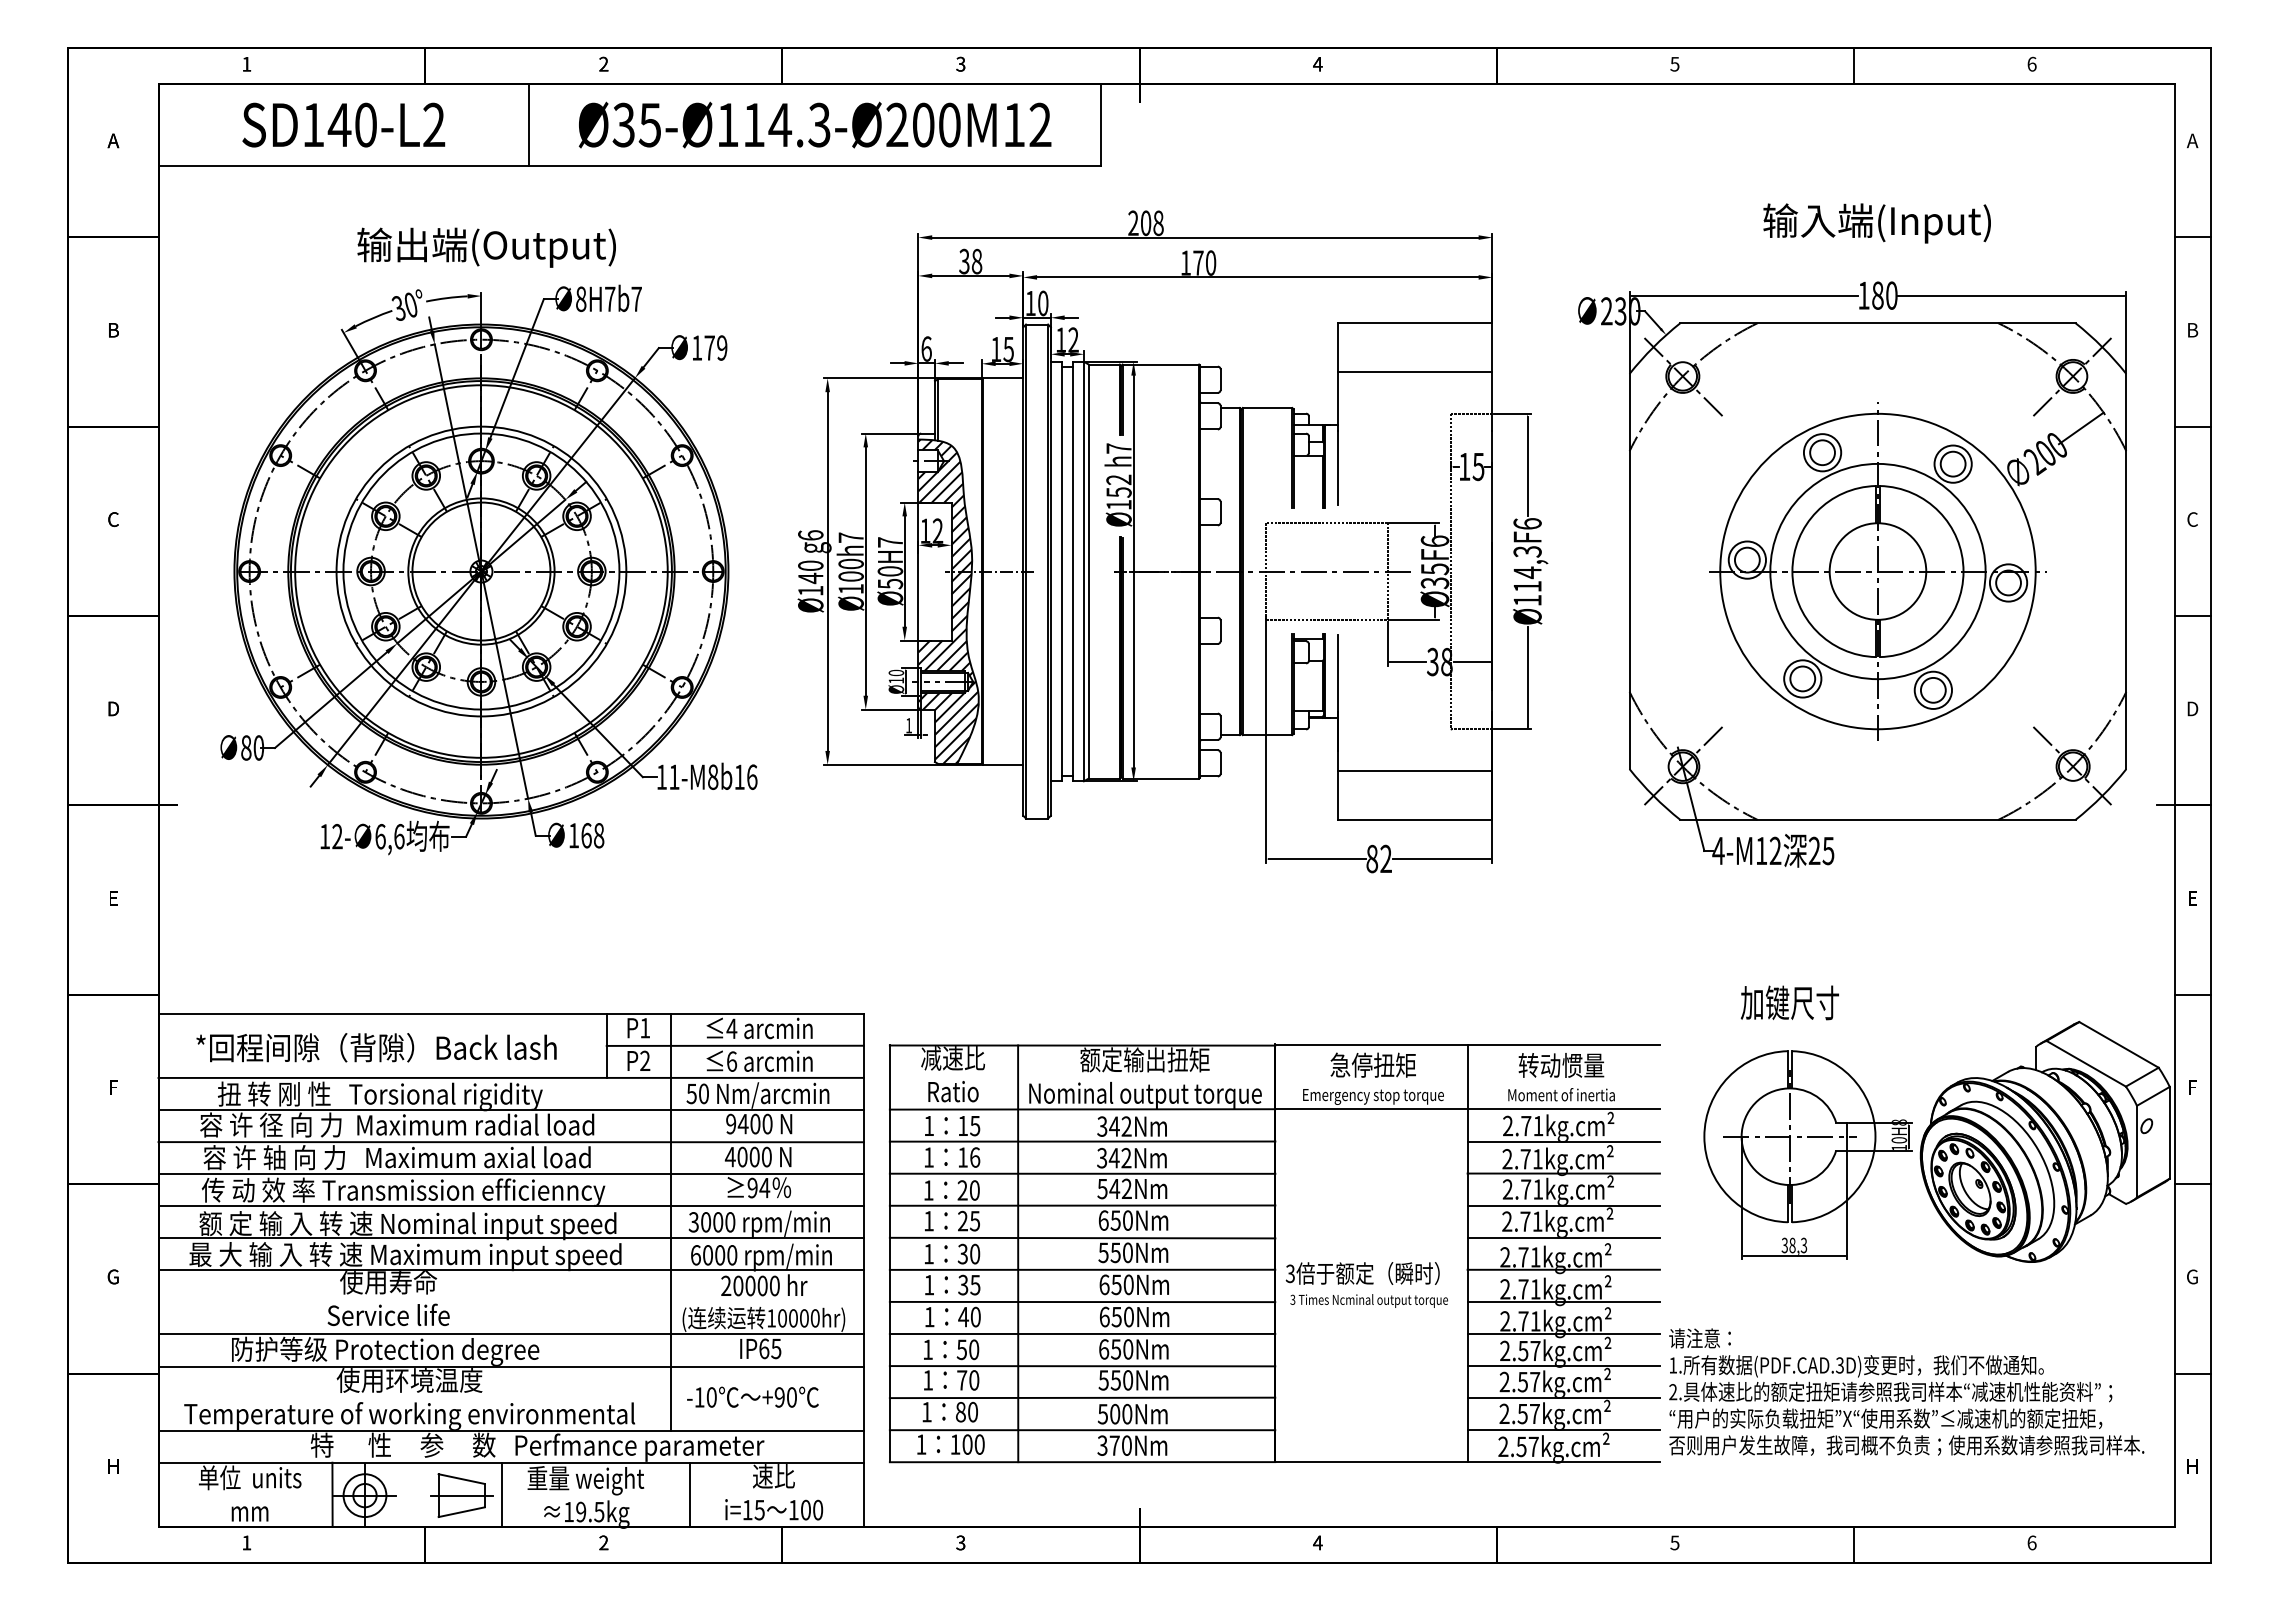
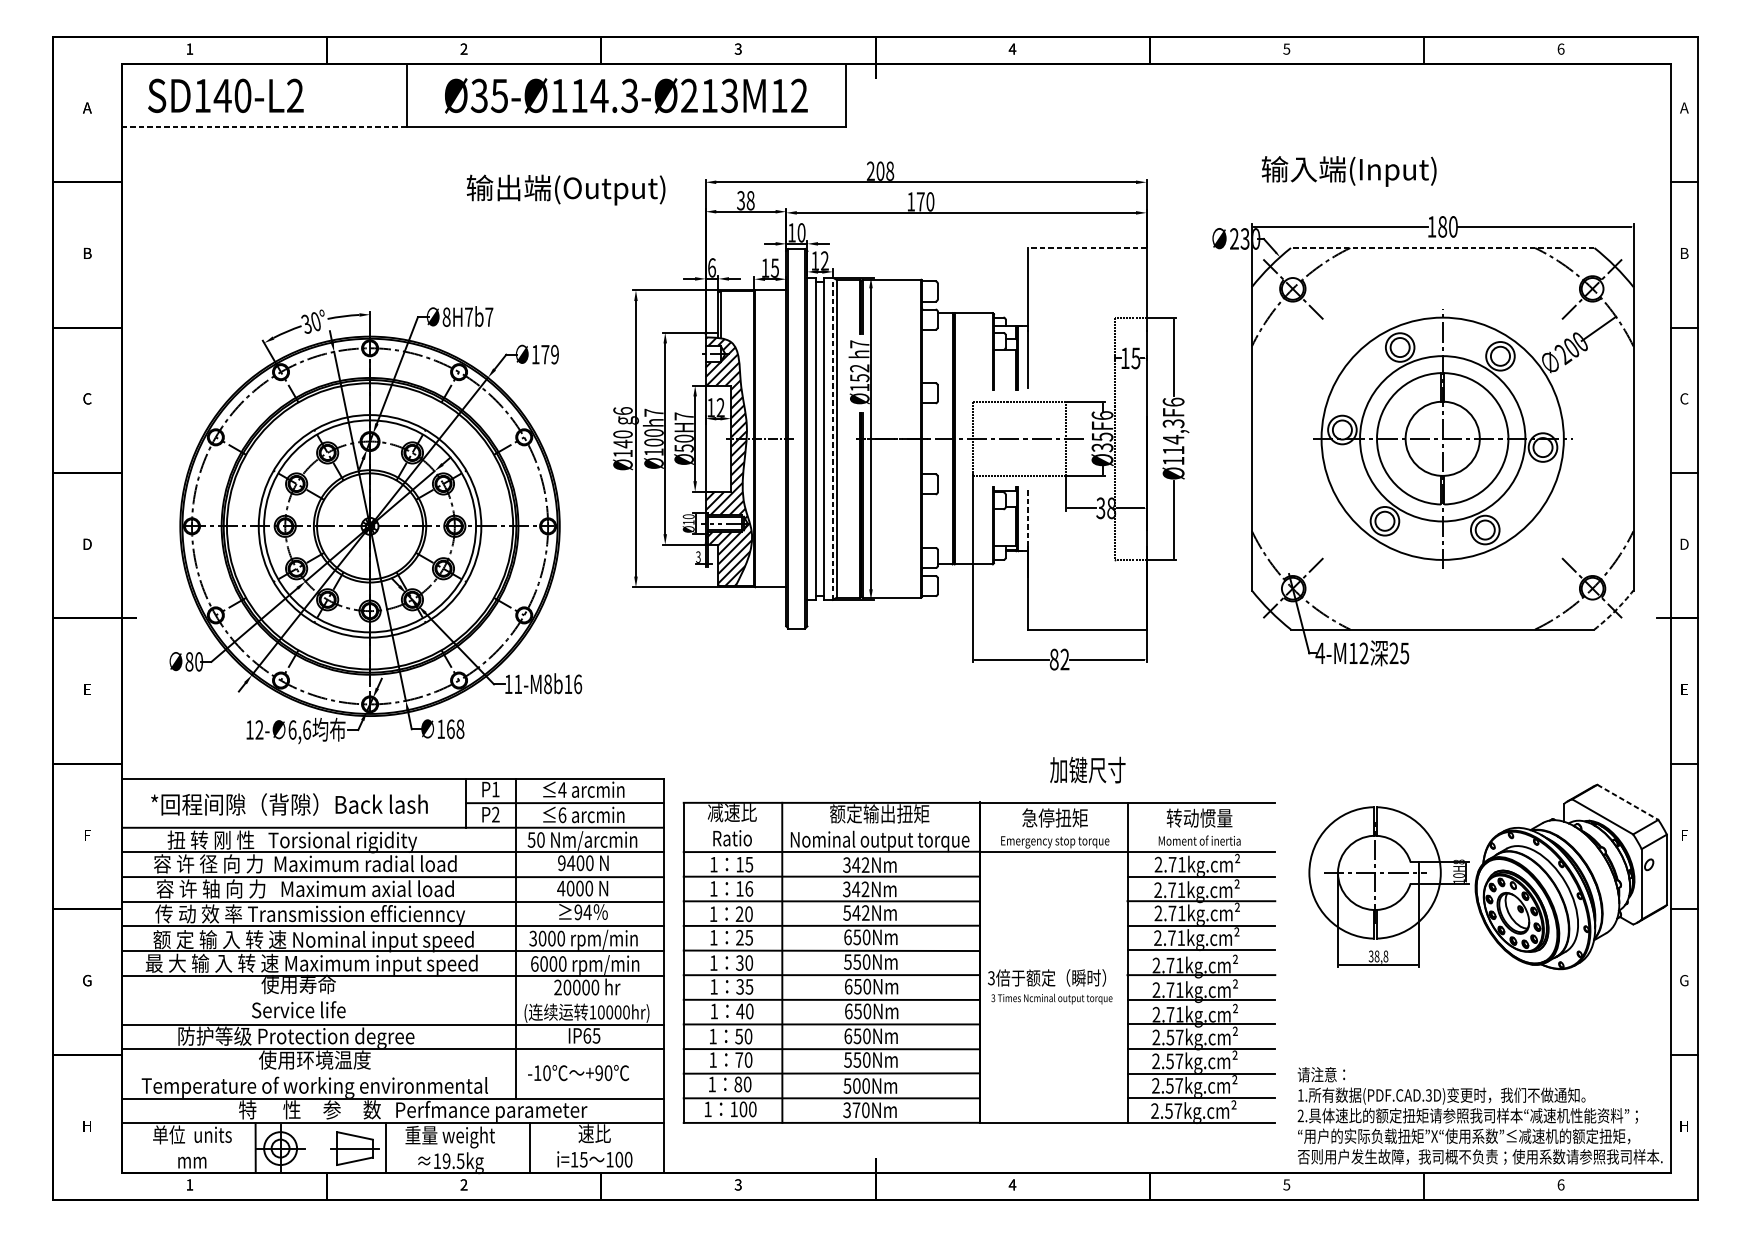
text: (343, 124) -> (225, 95), moved
text: (936, 124) -> (719, 95), 200M12 -> 213M12
line: (344, 166) -> (264, 127), solid -> dashed
text: (1876, 223) -> (1348, 171), moved
text: (486, 247) -> (565, 189), moved
line: (1414, 323) -> (1086, 248), solid -> dashed
line: (1877, 323) -> (1442, 248), solid -> dashed
line: (1414, 372) -> (1086, 285), removed
part: (488, 569) -> (375, 524), moved
line: (1083, 571) -> (832, 438), solid -> dashed
line: (1337, 673) -> (1027, 517), solid -> dashed
text: (908, 725) -> (698, 557), 1 -> 3
line: (1414, 770) -> (1086, 591), removed
arc: (2102, 795) -> (1615, 610), solid -> dashed
text: (1789, 1002) -> (1087, 769), moved
line: (2119, 1044) -> (1628, 802), solid -> dashed
text: (1803, 1245) -> (1385, 956), 38,3 -> 38,8
text: (1906, 1391) -> (1479, 1115), moved

